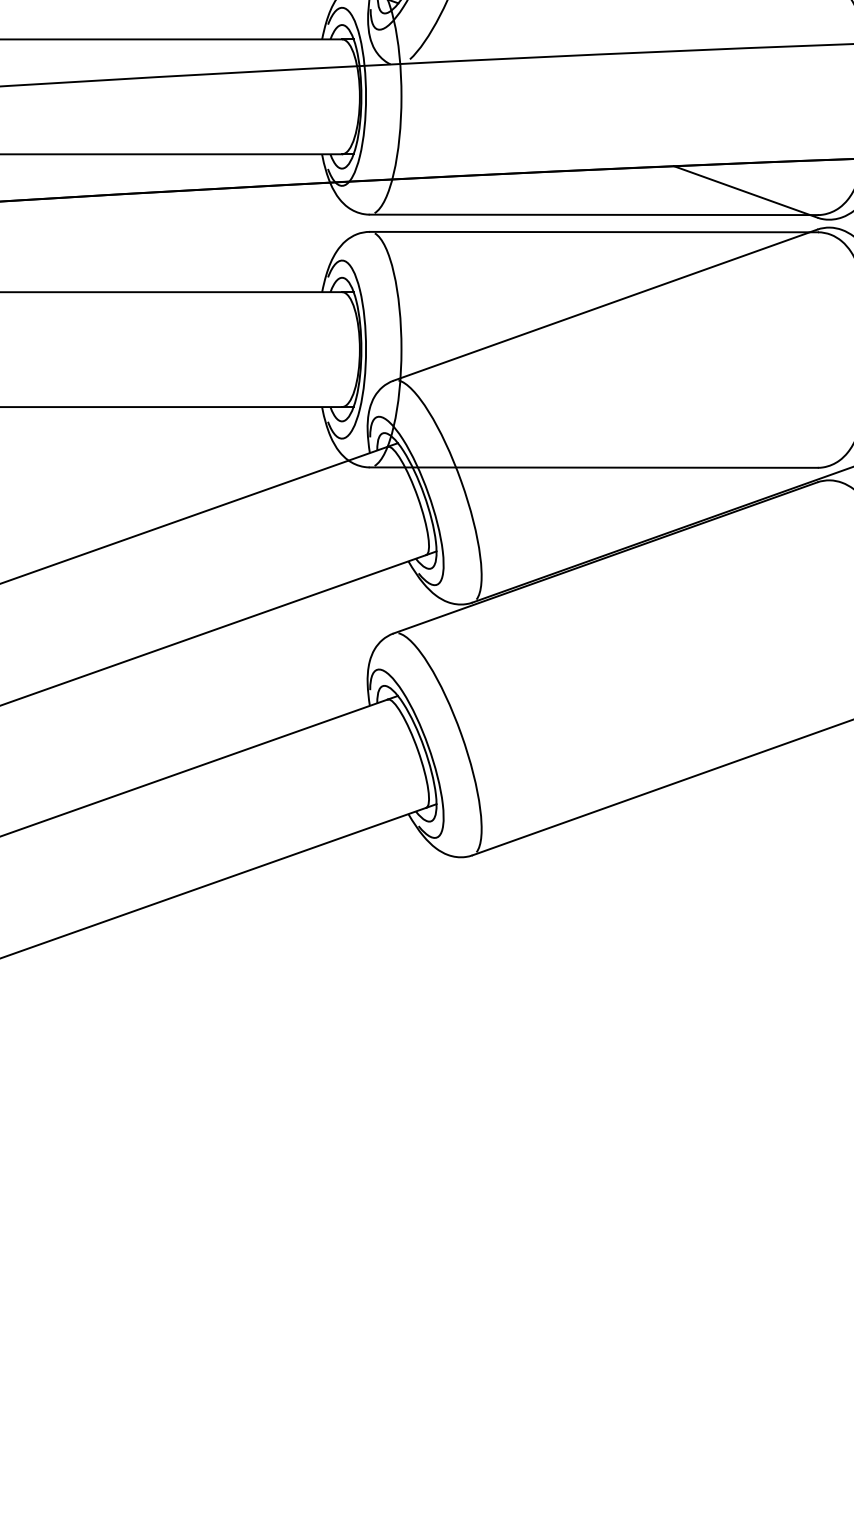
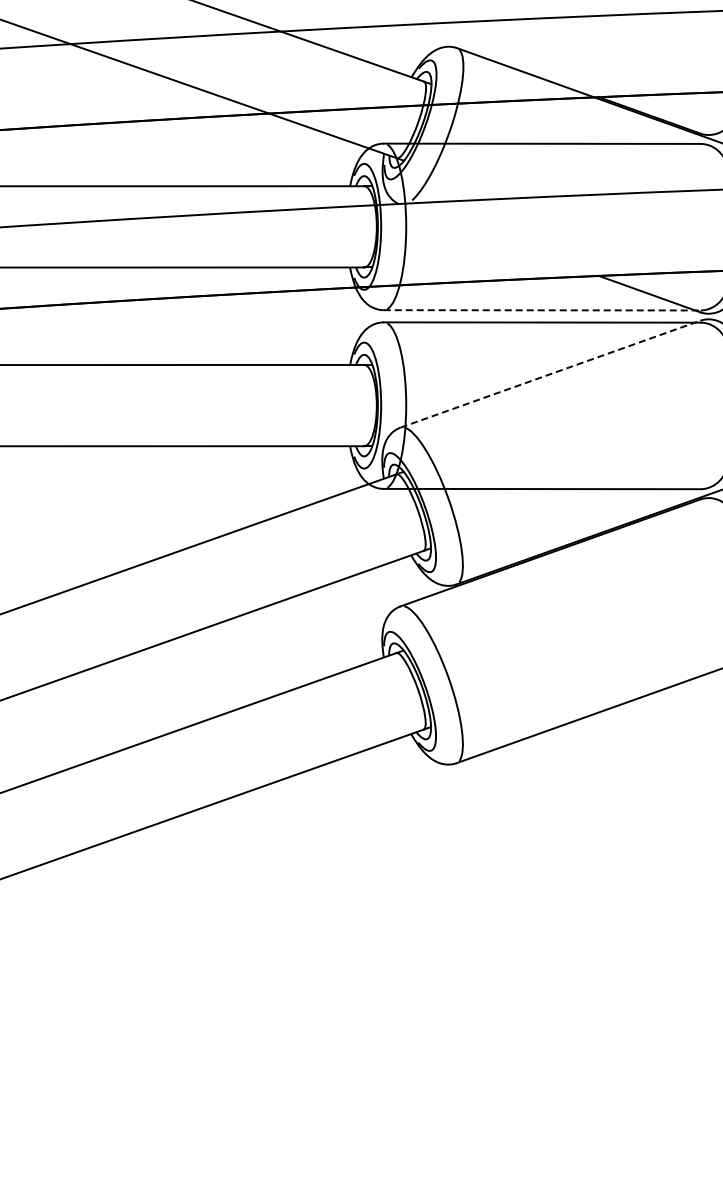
line: (594, 215) -> (542, 310), solid -> dashed
line: (605, 305) -> (550, 374), solid -> dashed

